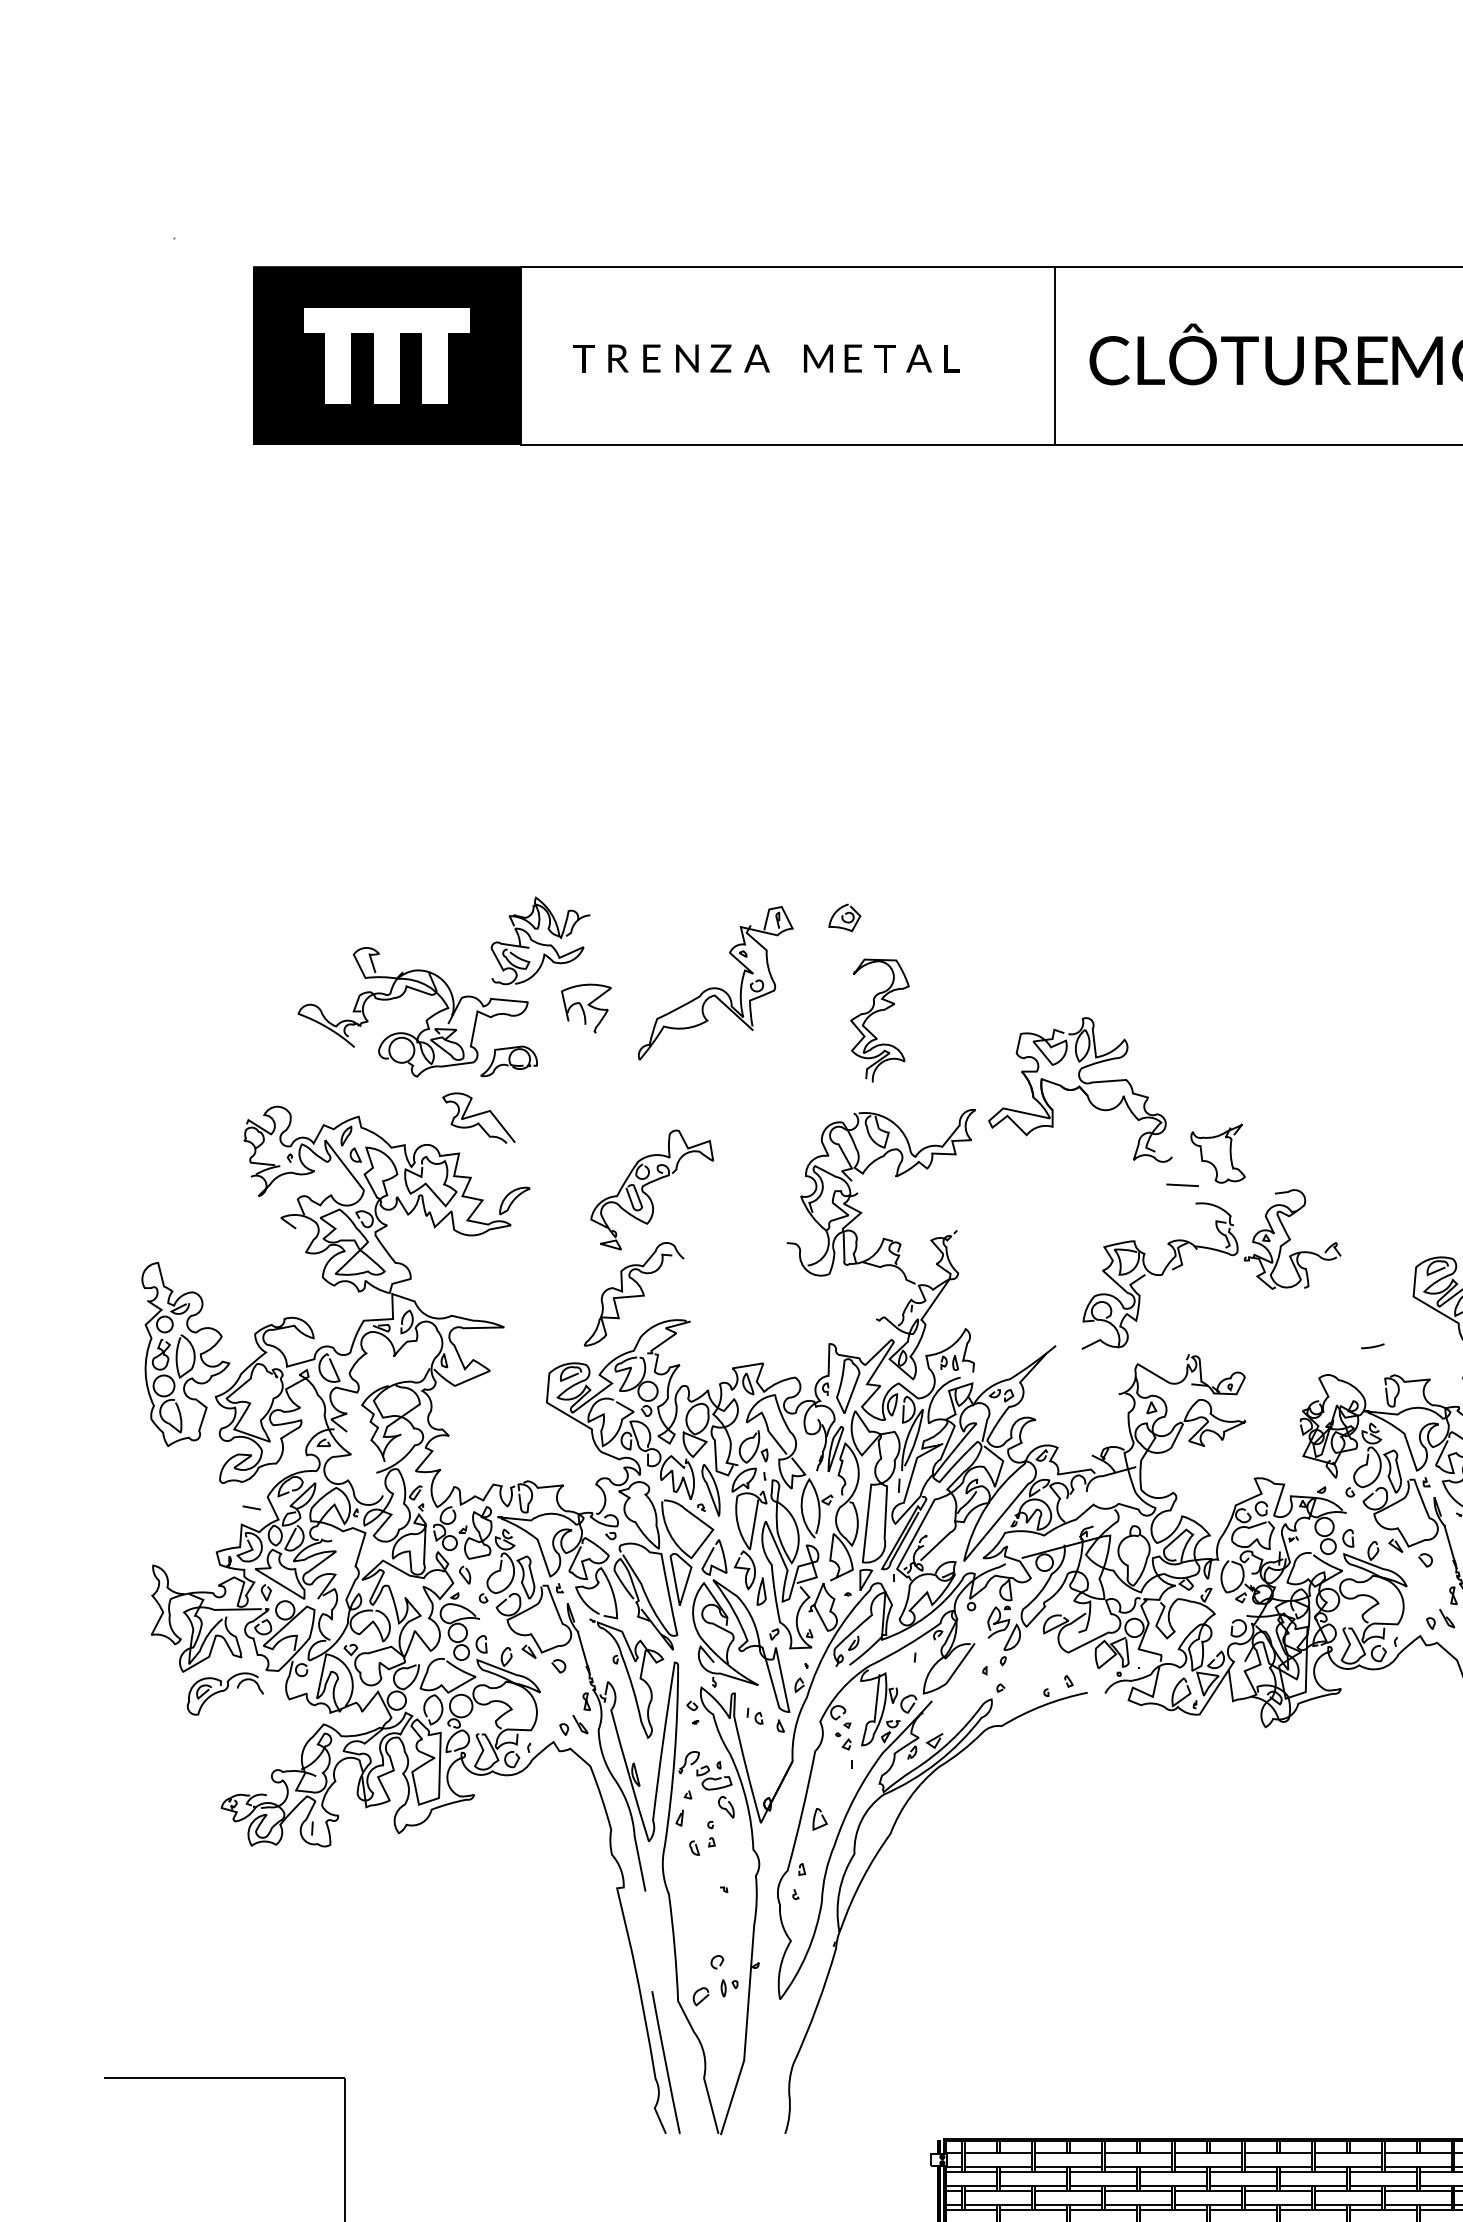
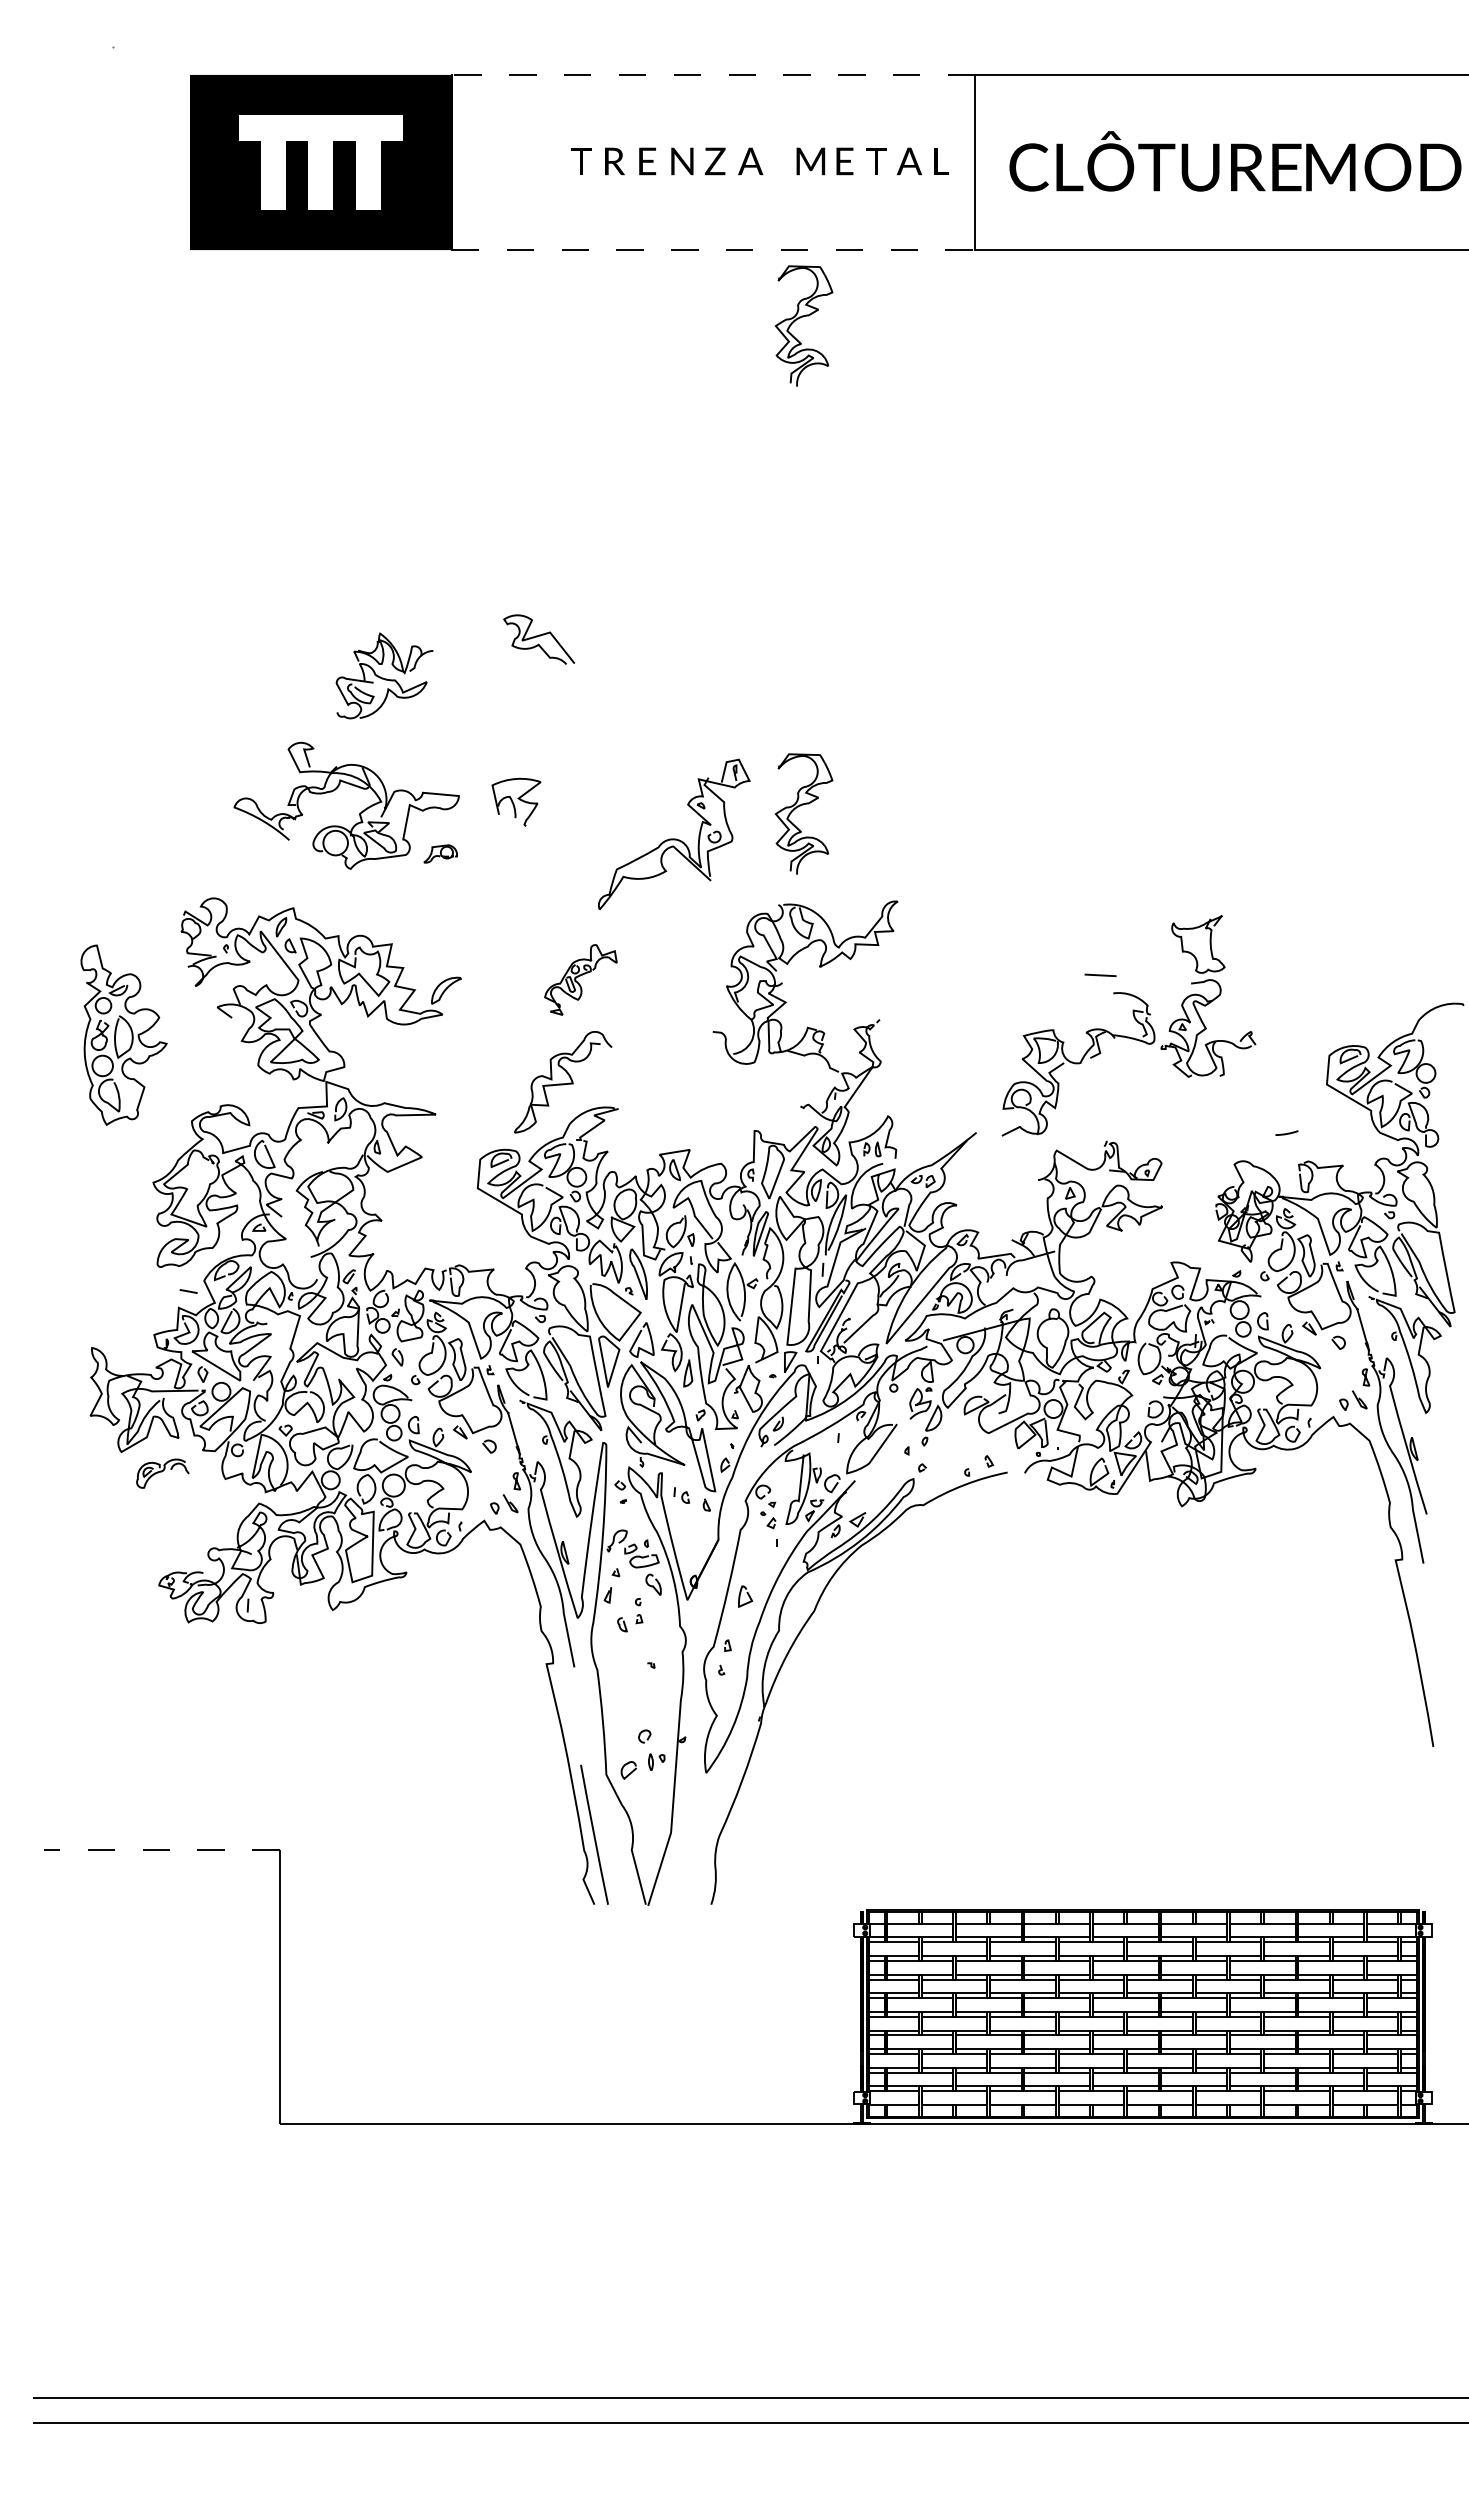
line: (787, 266) -> (713, 75), solid -> dashed
text: (766, 358) -> (759, 161), moved
line: (787, 444) -> (713, 249), solid -> dashed
part: (876, 514) -> (800, 318), added
part: (844, 917) -> (769, 713), removed
part: (540, 940) -> (384, 675), moved
part: (716, 982) -> (674, 833), moved
part: (508, 1060) -> (440, 853), size x0.6
part: (1080, 1089) -> (1000, 881), removed
curve: (477, 1116) -> (537, 637), moved
curve: (1211, 1161) -> (1191, 952), moved
part: (651, 1189) -> (580, 979), size x0.6
part: (185, 1353) -> (123, 1034), moved
part: (225, 1693) -> (162, 1473), size x0.7
line: (224, 2077) -> (161, 1849), solid -> dashed

